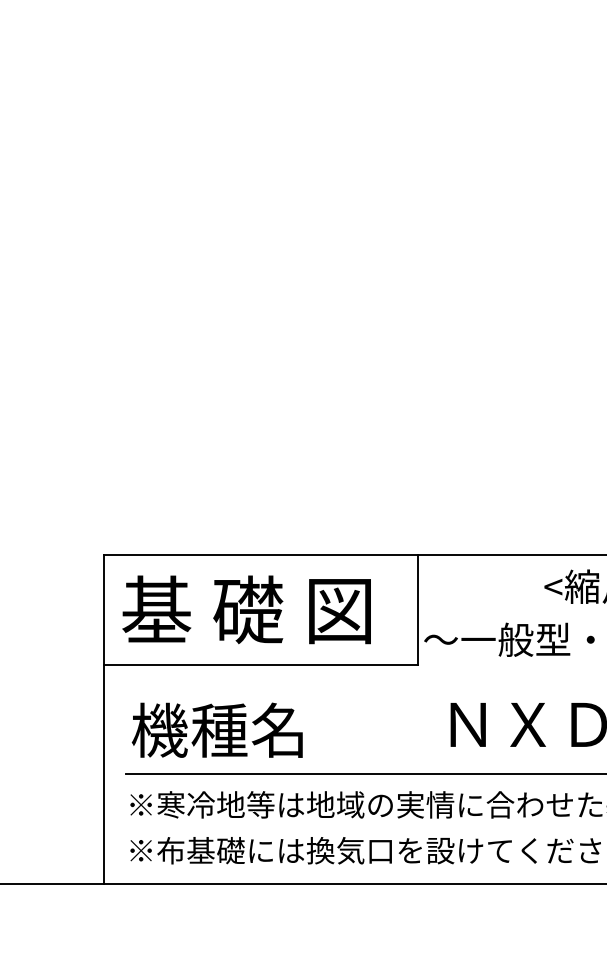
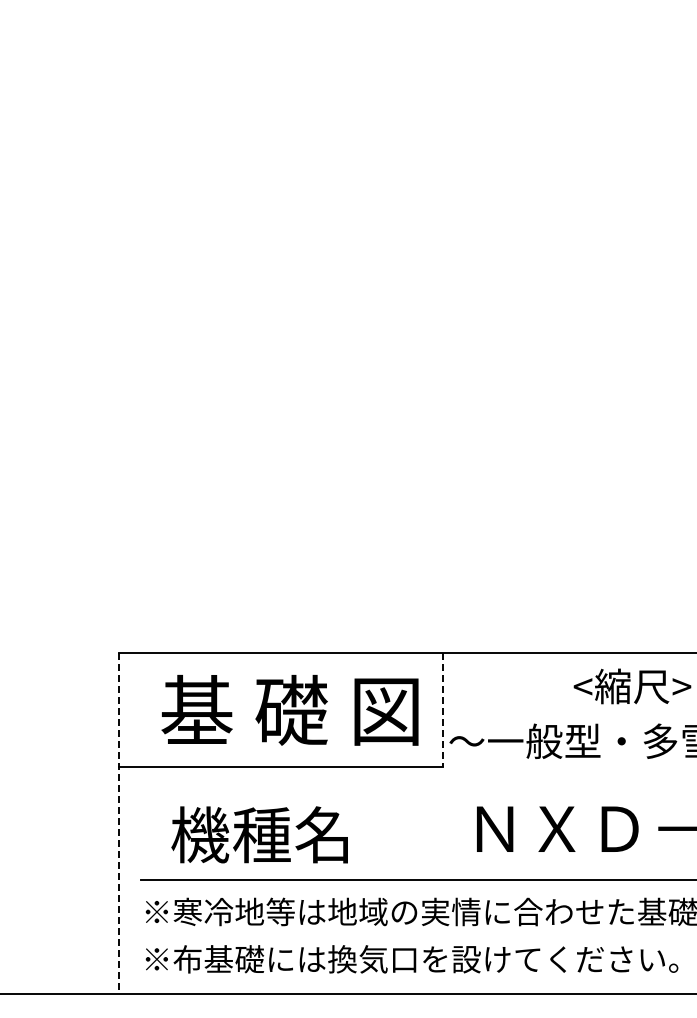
text: (246, 609) -> (289, 710), moved
line: (417, 609) -> (442, 710), solid -> dashed
line: (103, 720) -> (118, 824), solid -> dashed
text: (217, 729) -> (259, 834), moved

